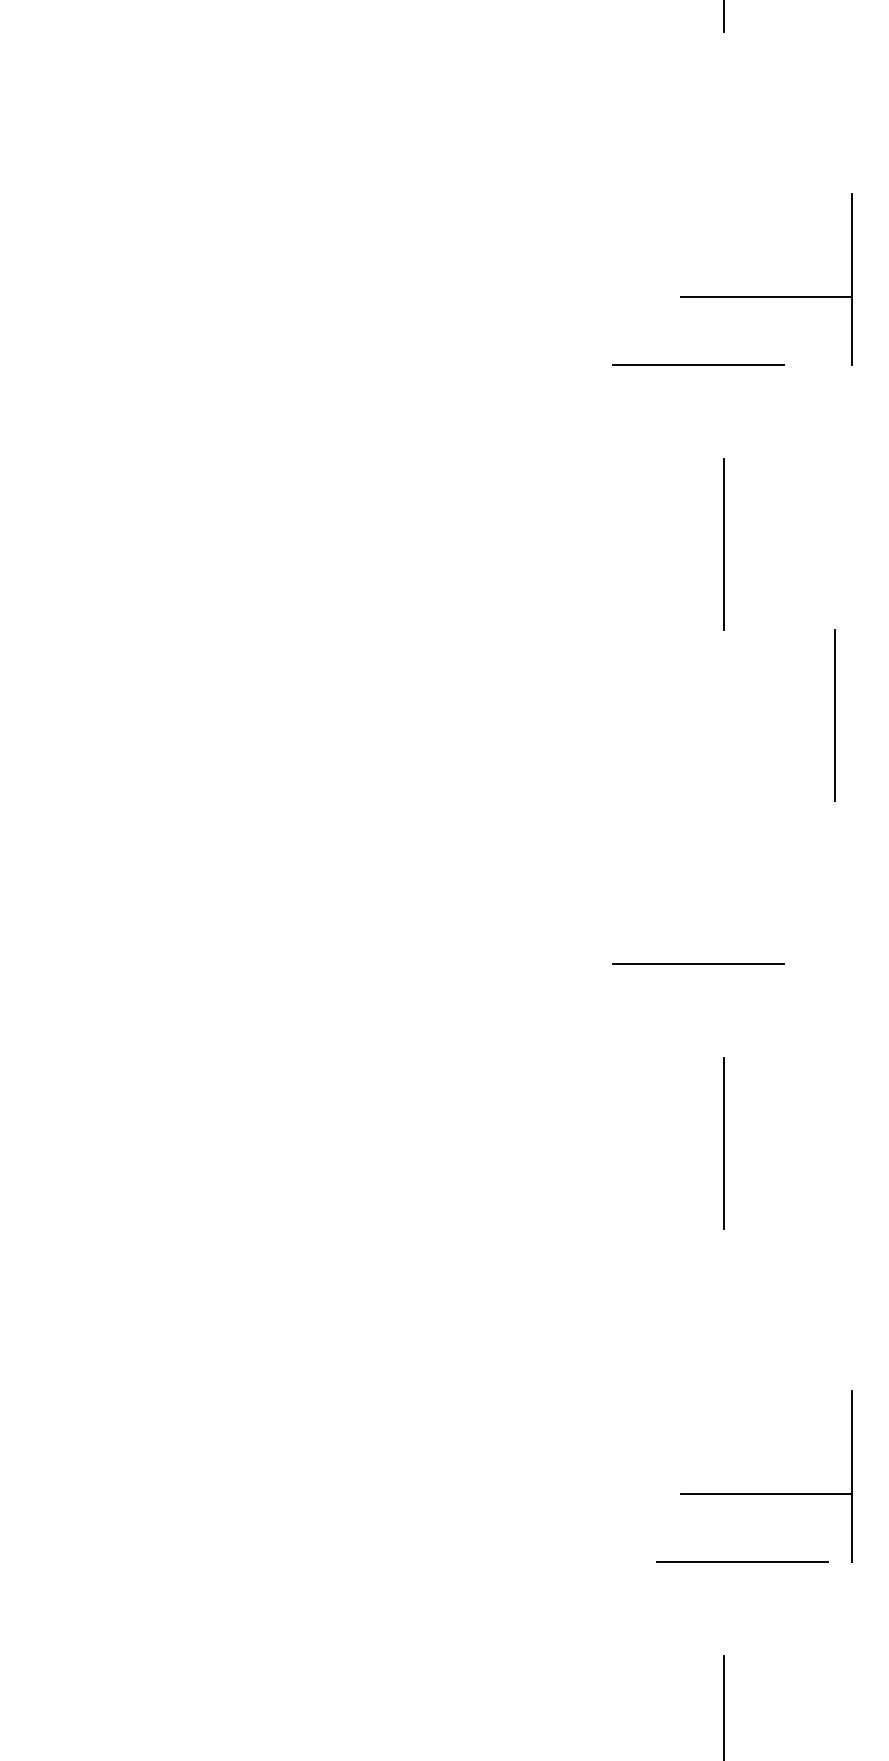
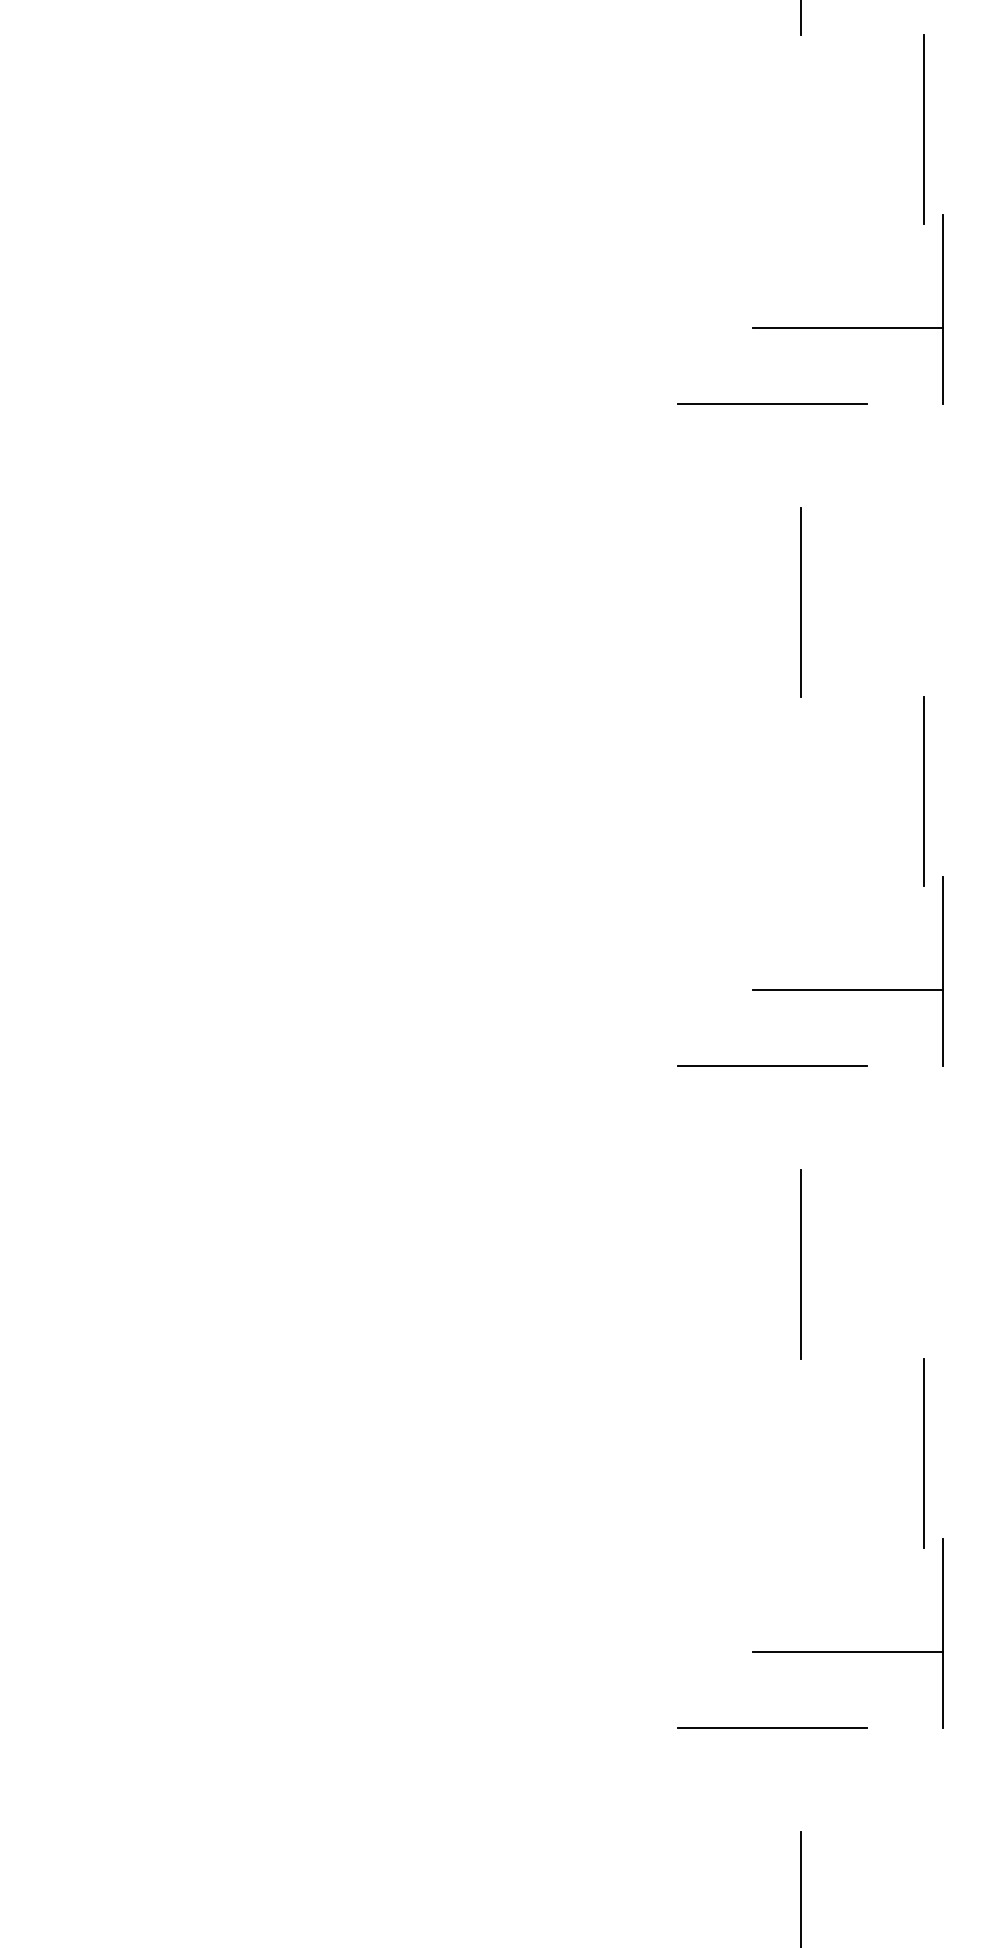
line: (835, 117) -> (923, 129), added
part: (766, 894) -> (847, 989), added
line: (835, 1313) -> (923, 1453), added
line: (741, 1561) -> (772, 1727), moved

